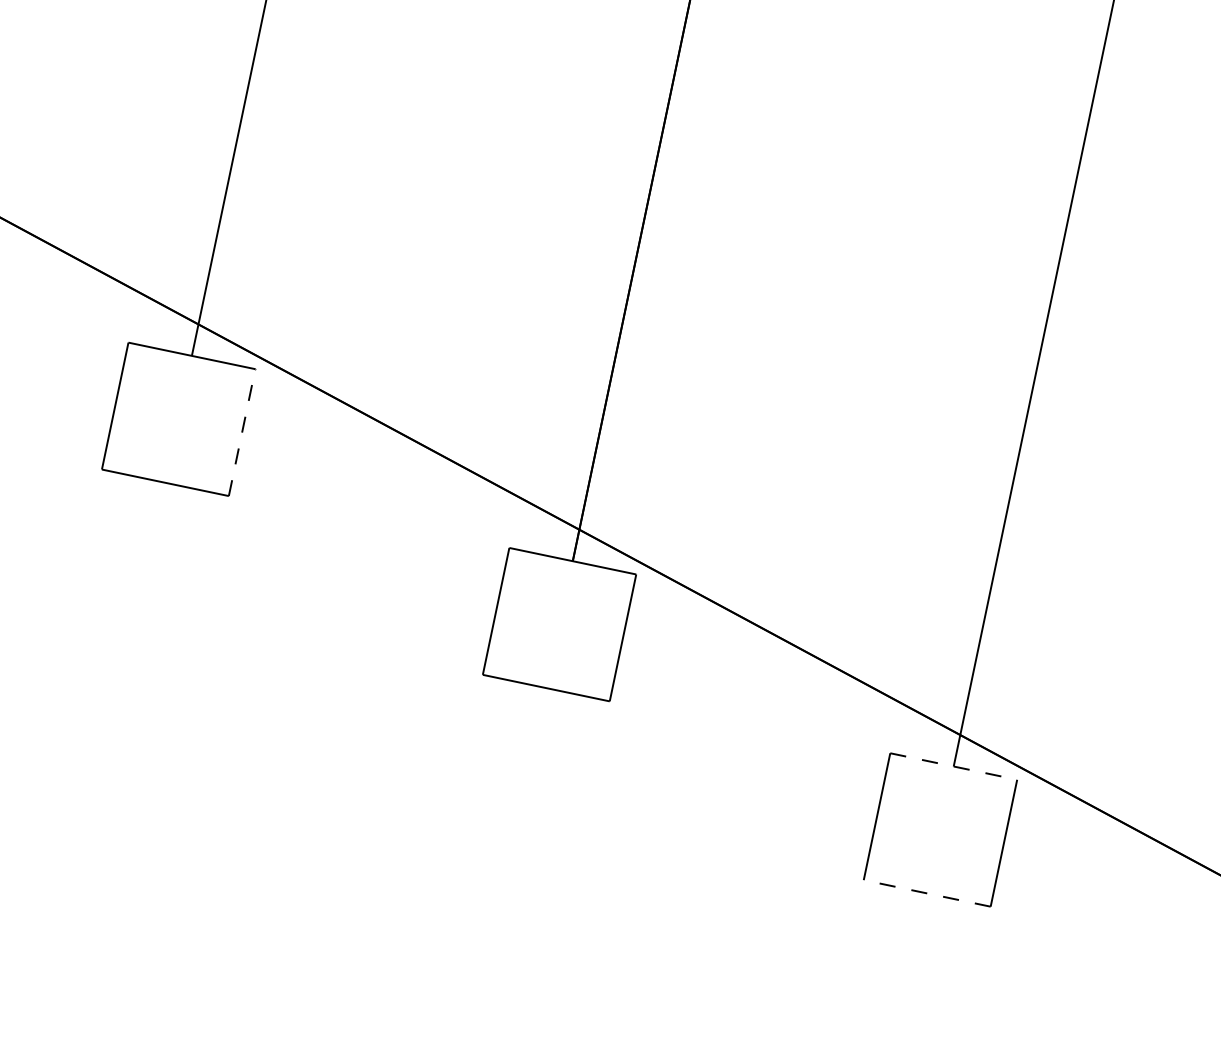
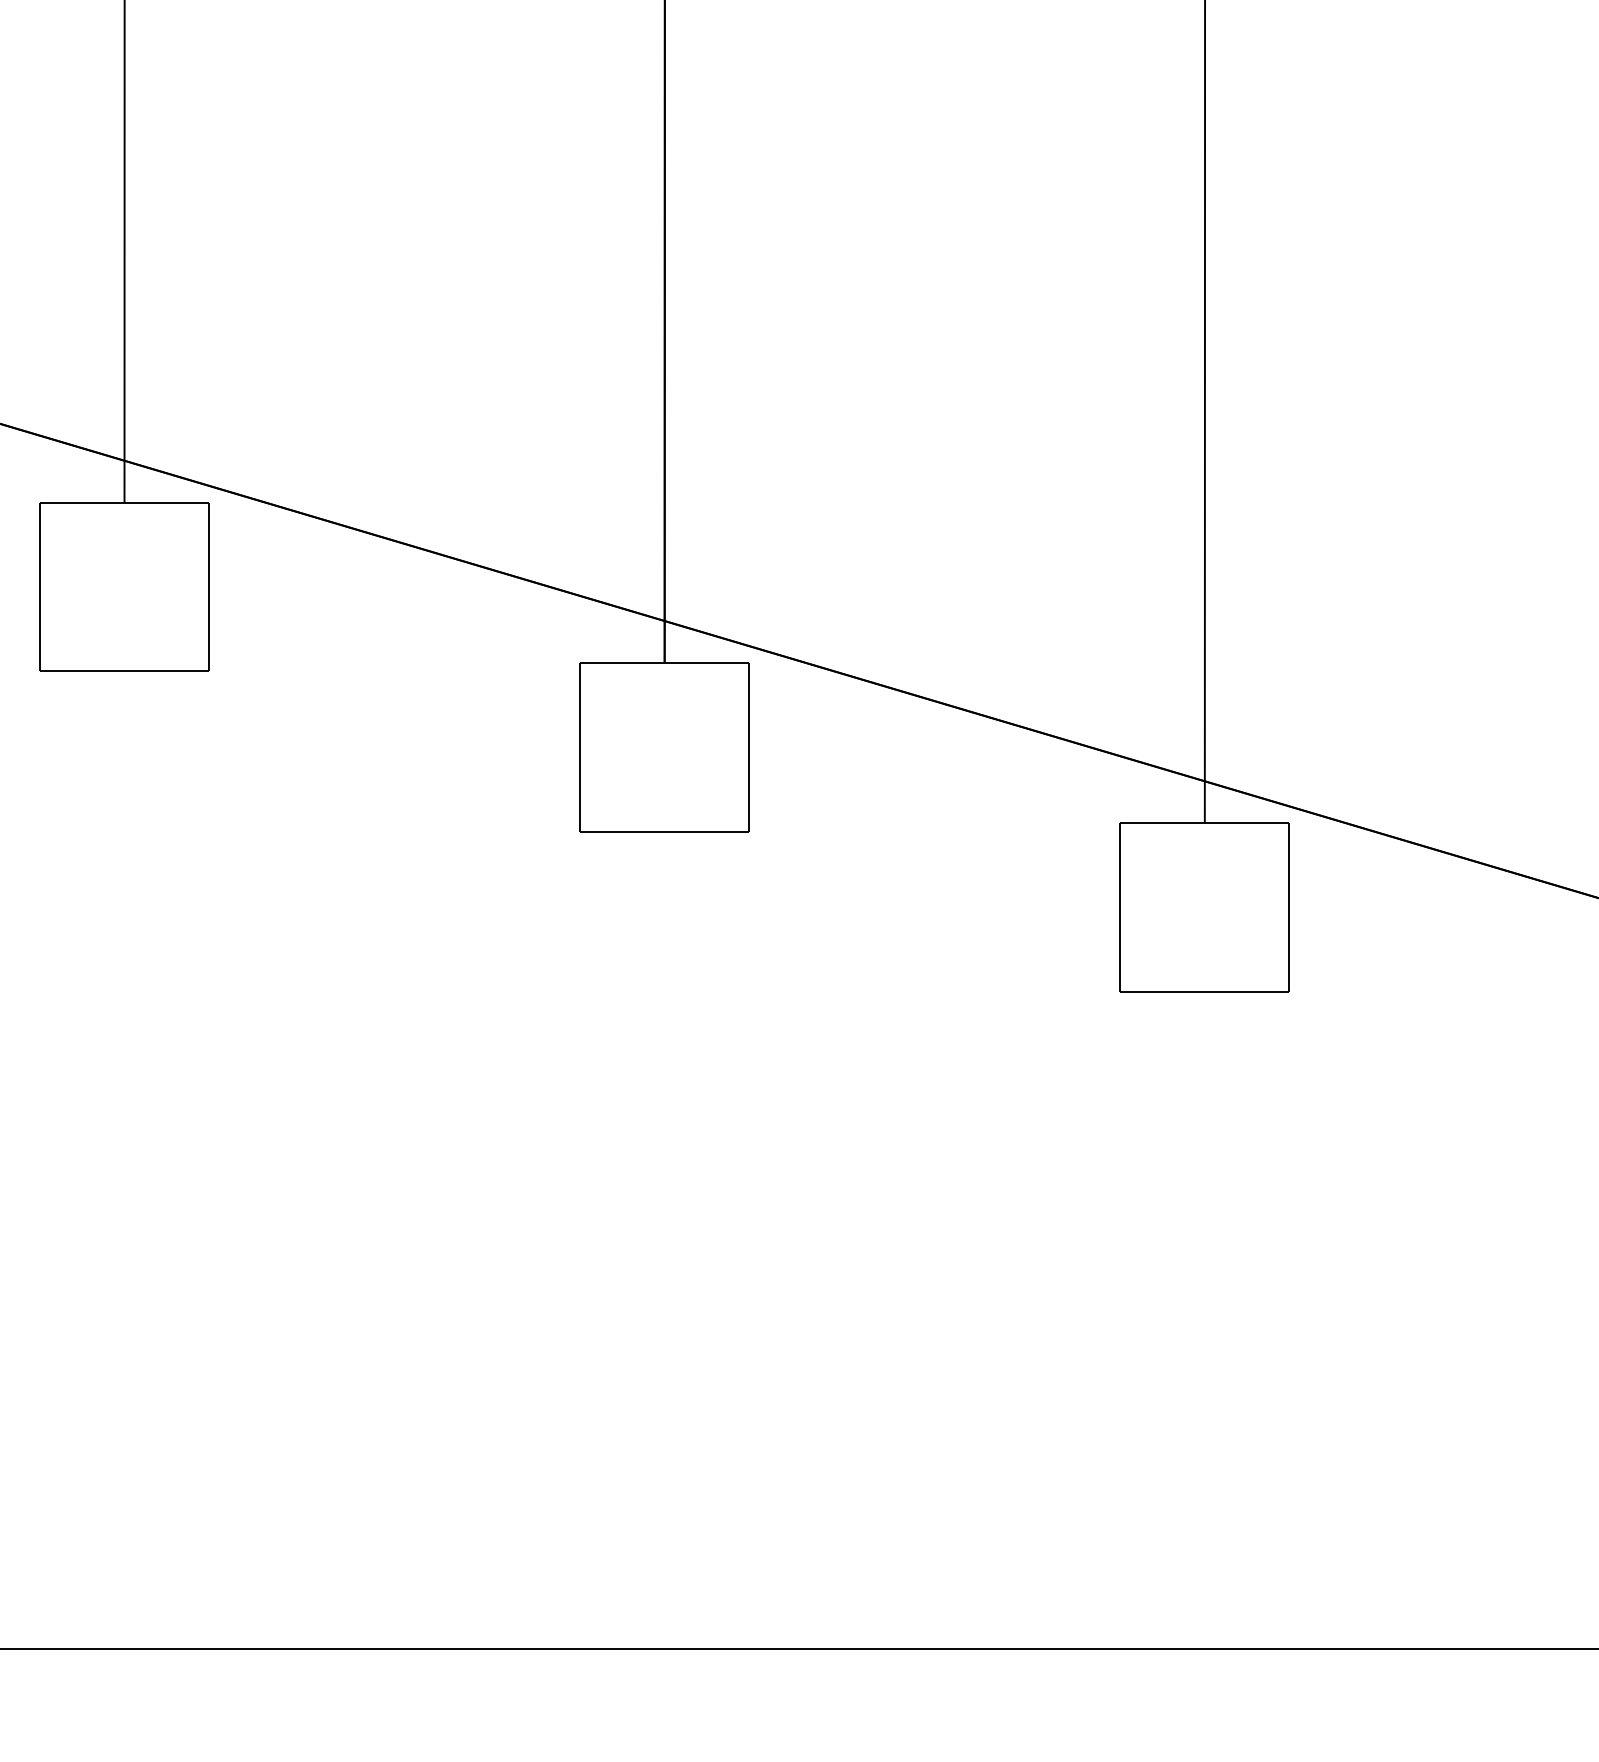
line: (241, 432) -> (208, 586), dashed -> solid
line: (954, 766) -> (1205, 823), dashed -> solid
line: (927, 893) -> (1204, 991), dashed -> solid

